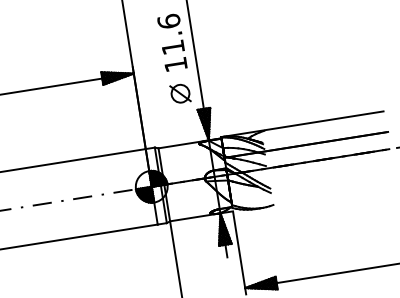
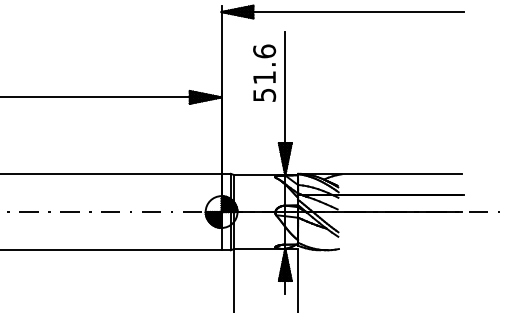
text: (175, 64) -> (264, 94), 11.6 -> 51.6
part: (180, 93) -> (264, 124), removed

